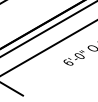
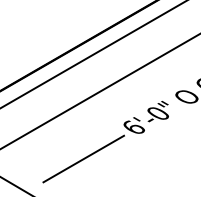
line: (44, 77) -> (82, 159), added

